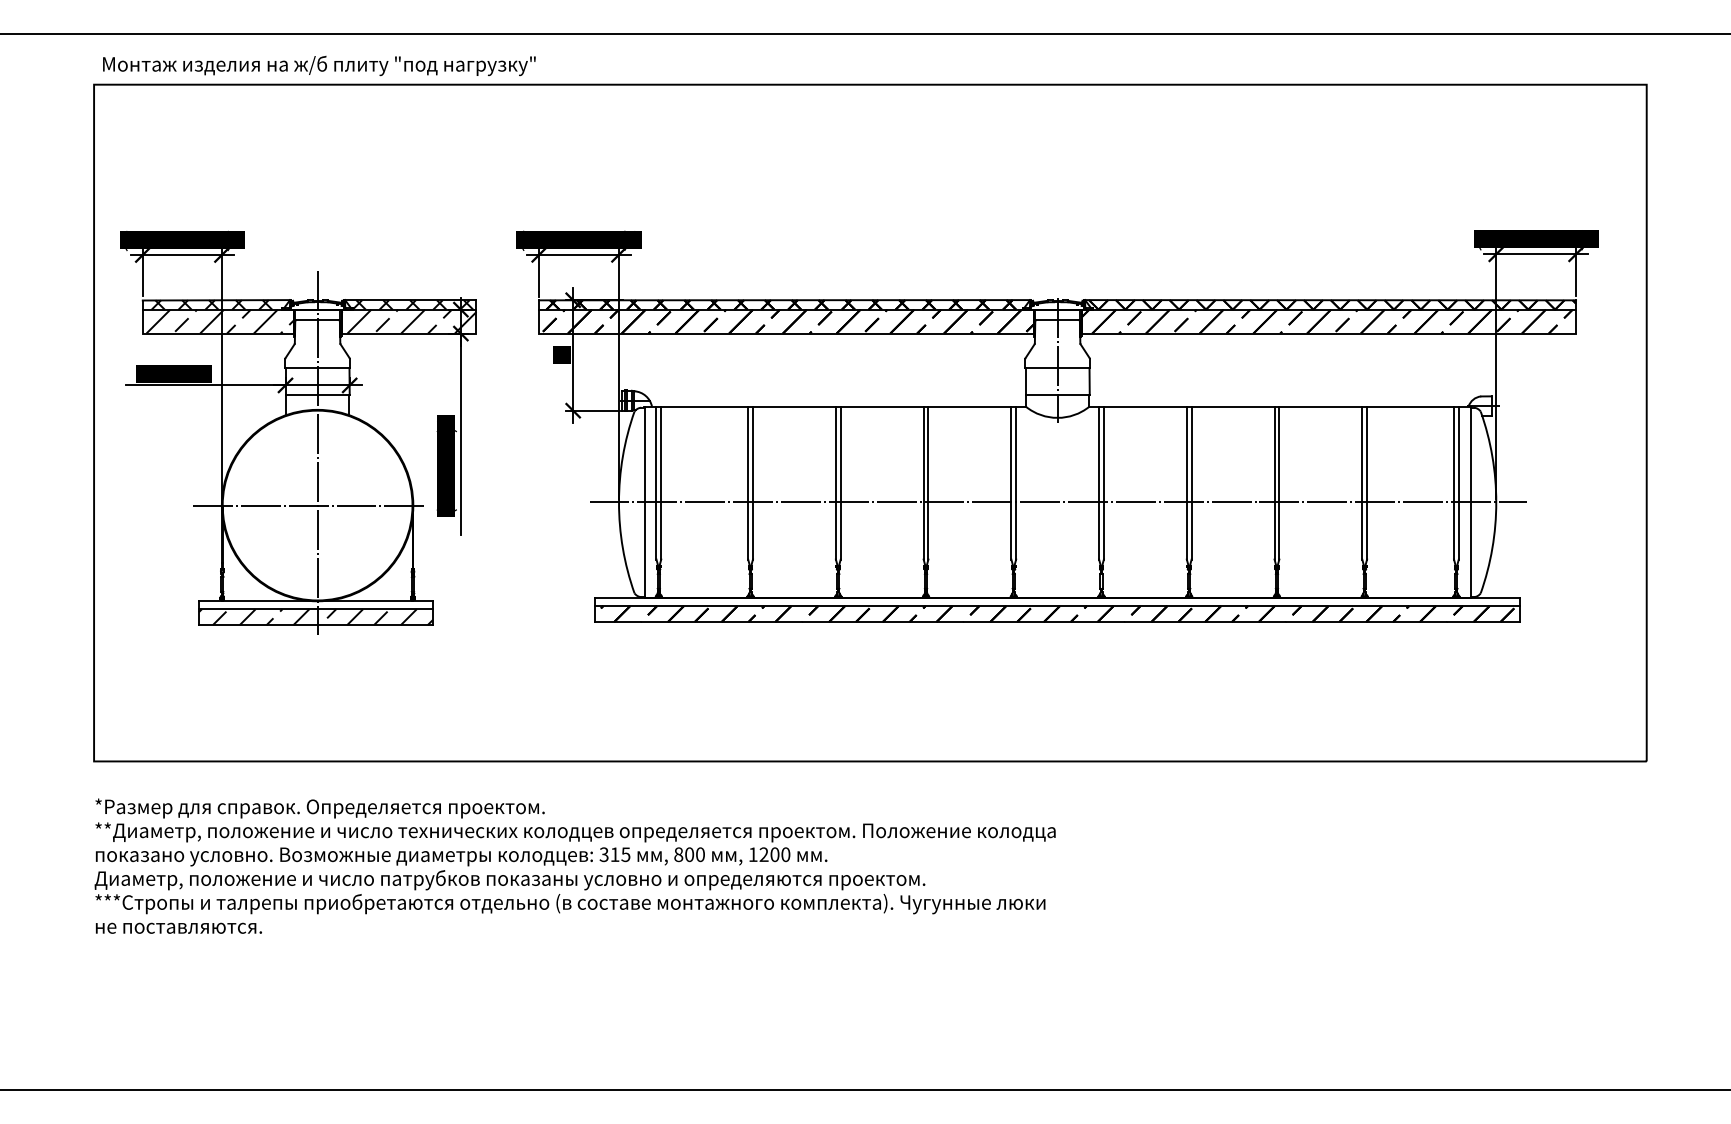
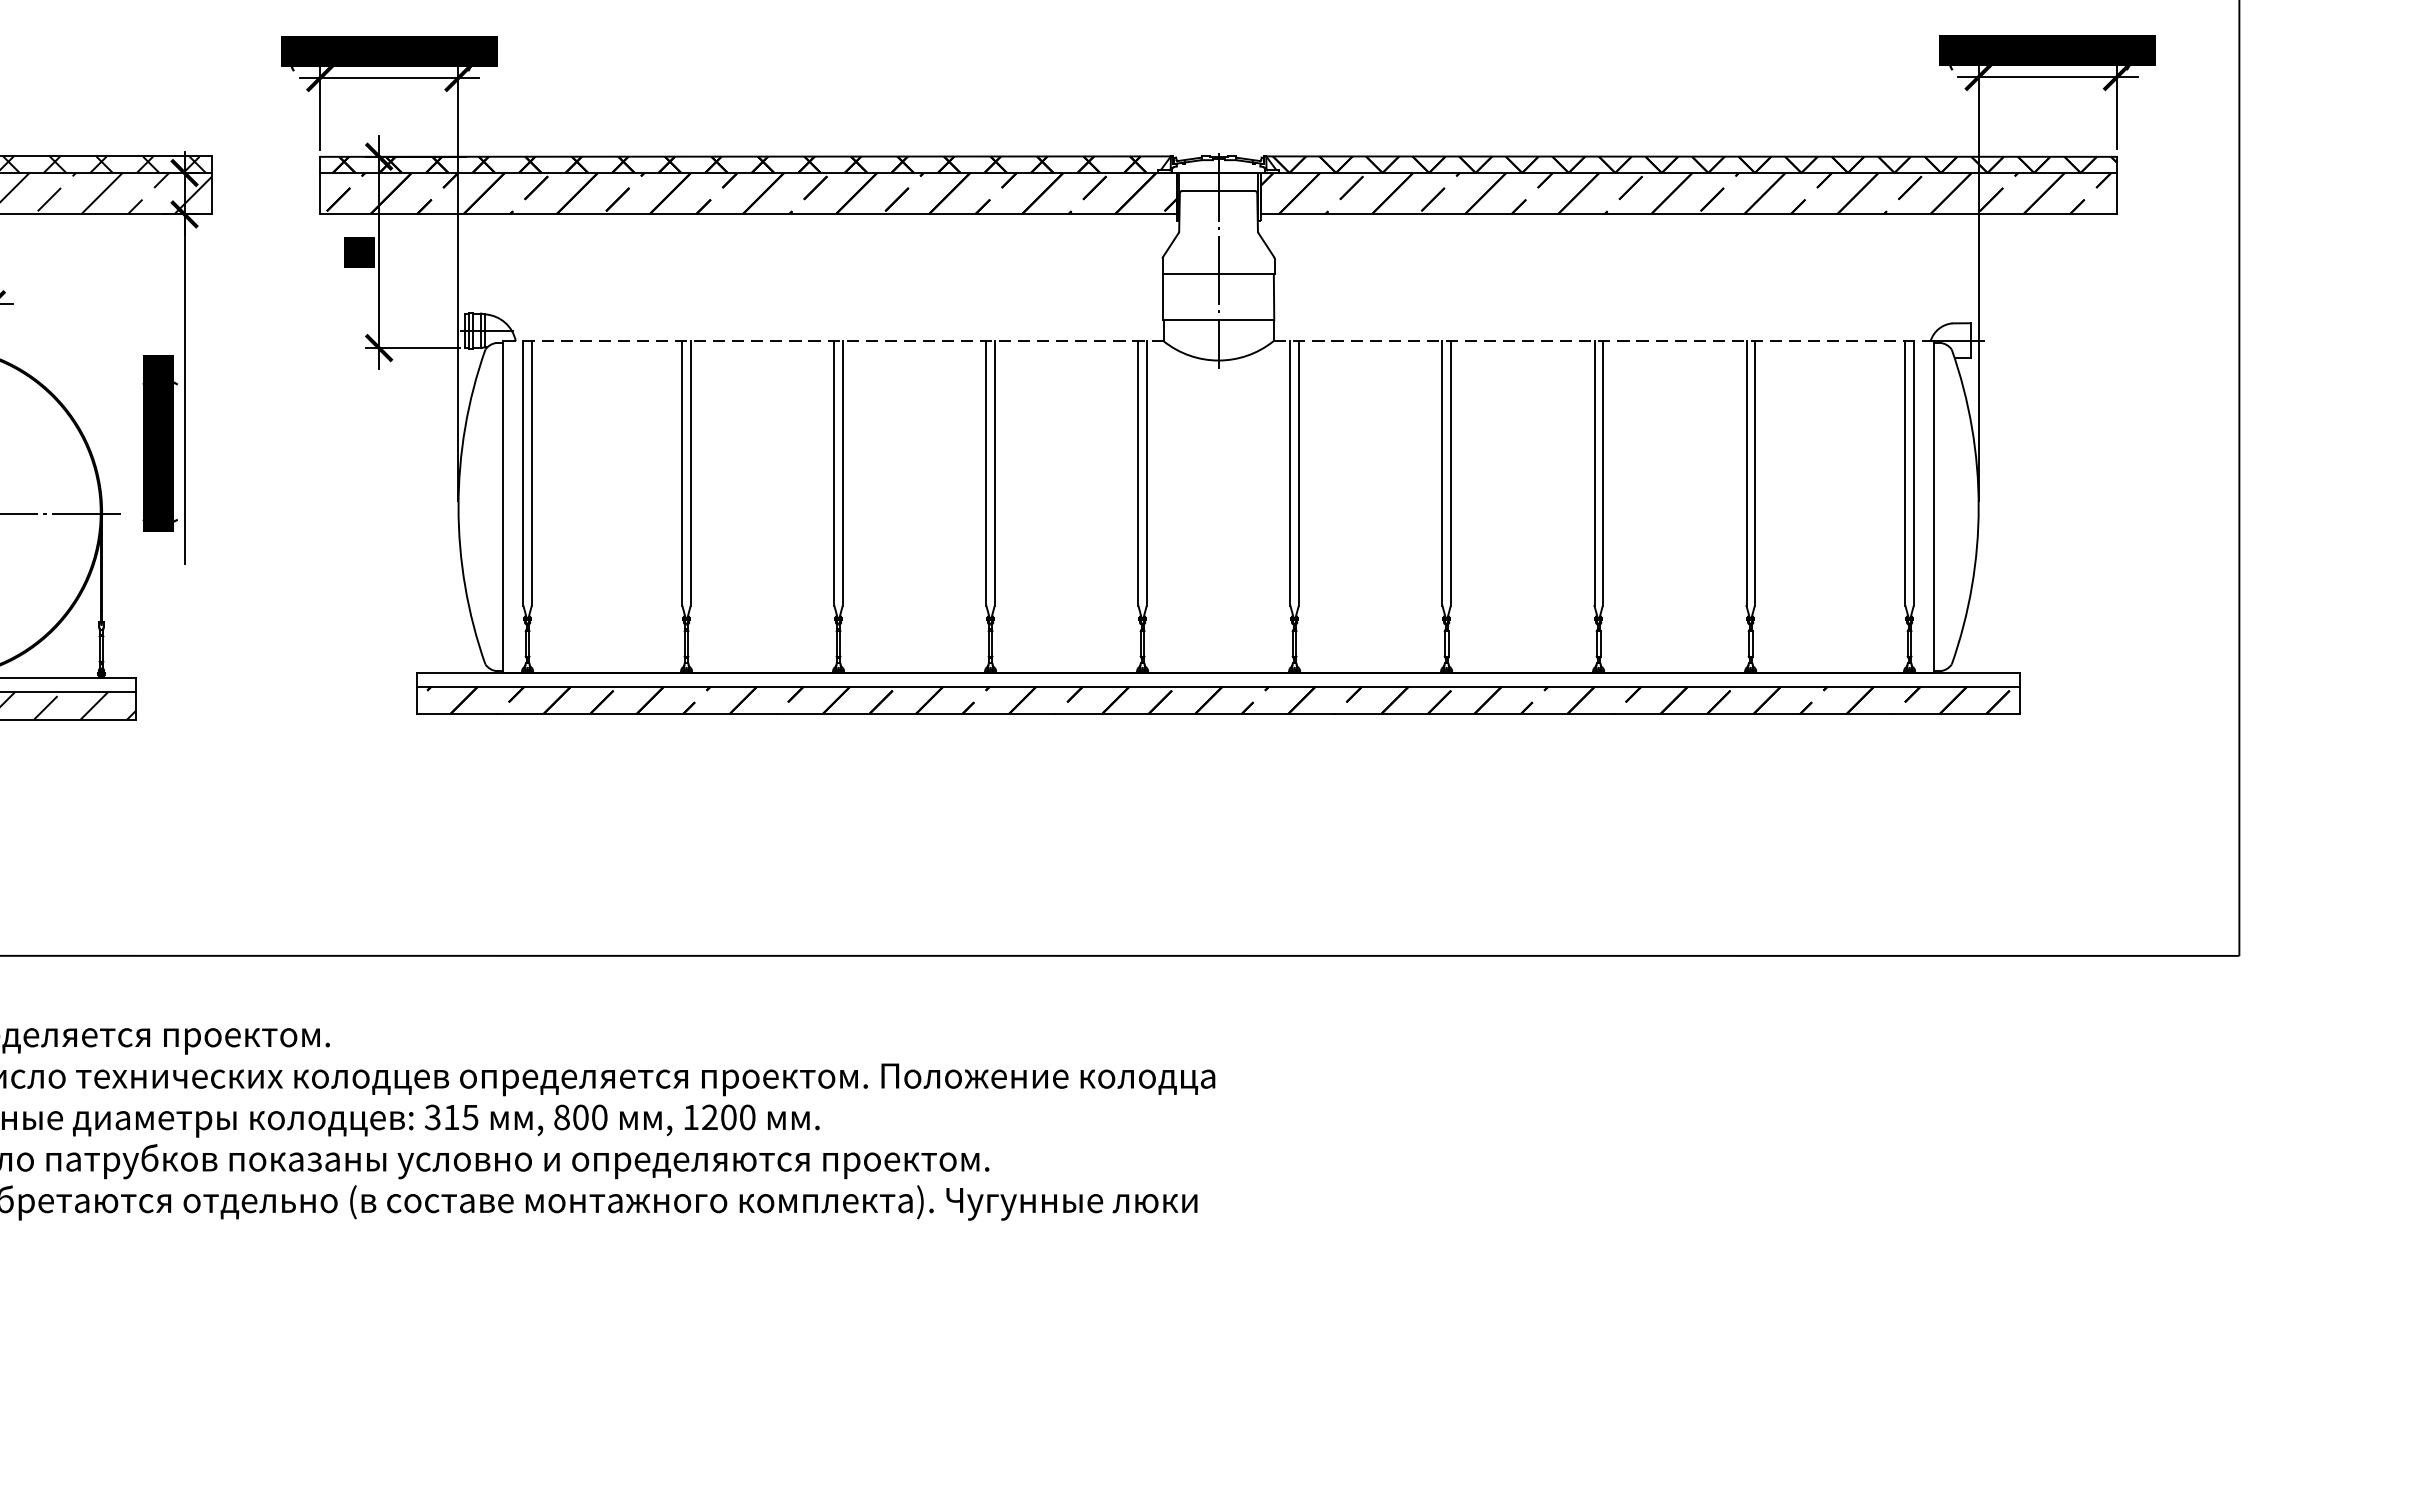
line: (835, 406) -> (833, 340), solid -> dashed
line: (1280, 406) -> (1604, 340), solid -> dashed
line: (1057, 502) -> (1218, 507), removed

